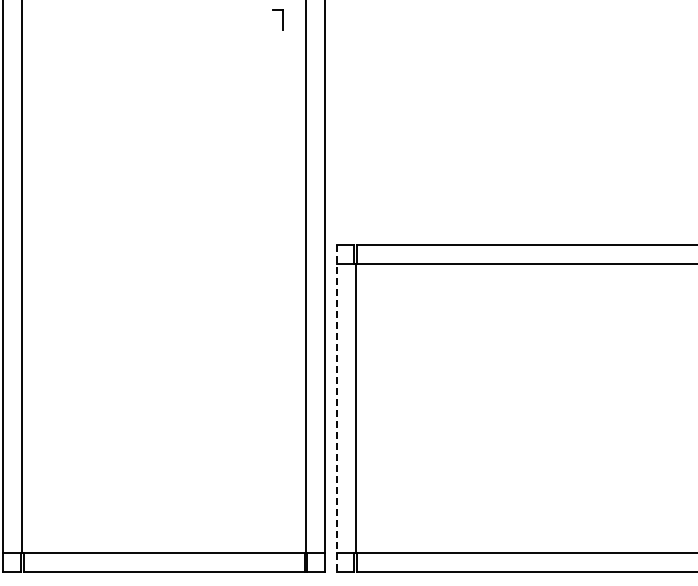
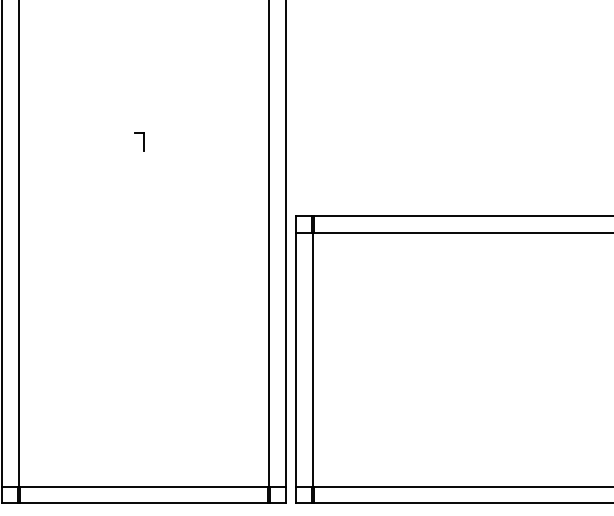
part: (277, 19) -> (139, 141), moved
line: (336, 409) -> (295, 360), dashed -> solid

